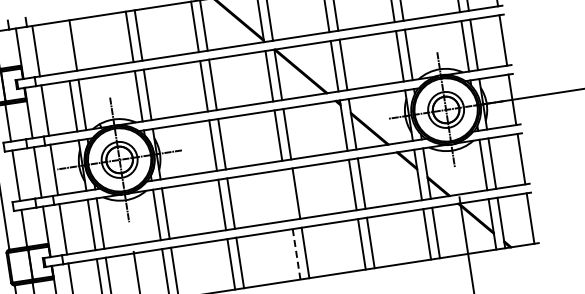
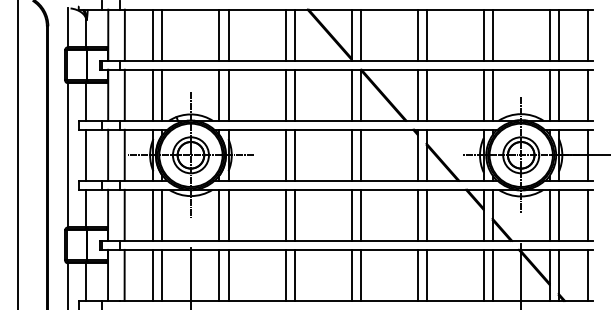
line: (64, 46) -> (153, 34), added
line: (287, 194) -> (351, 214), added
line: (296, 254) -> (351, 275), dashed -> solid

